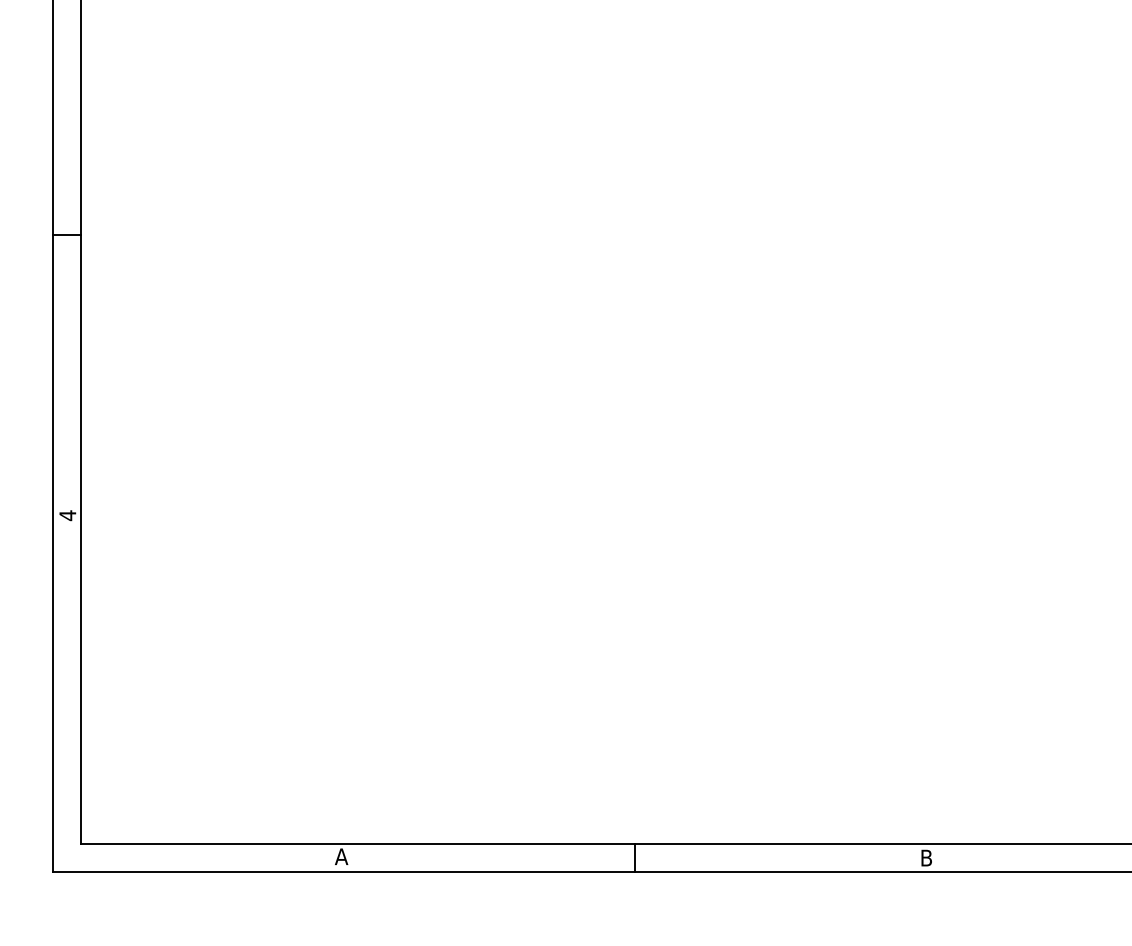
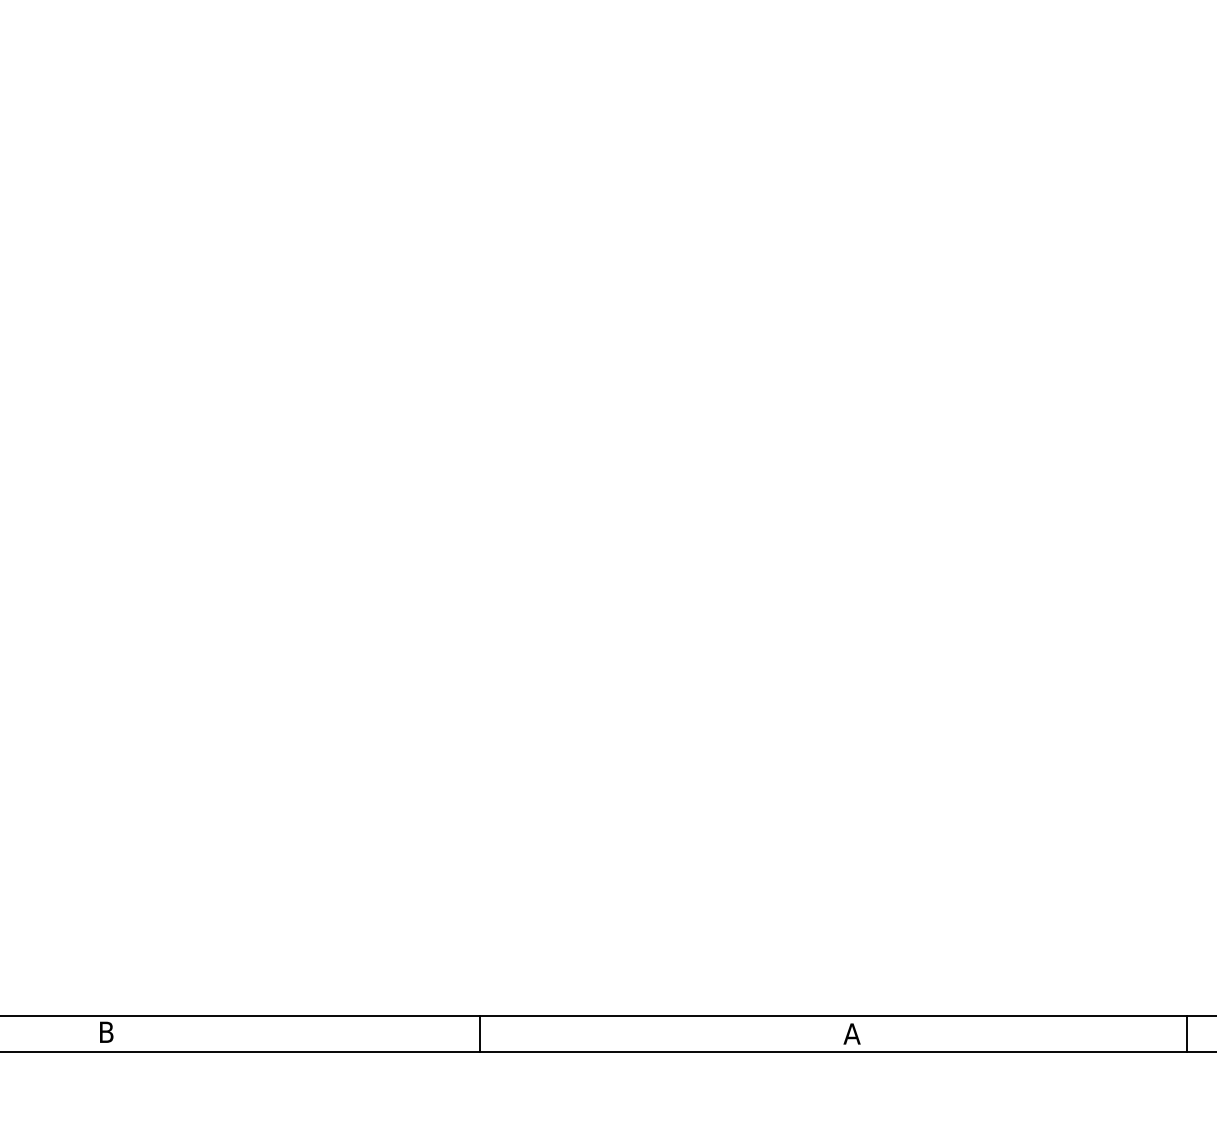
text: (341, 856) -> (106, 1031), A -> B
text: (926, 857) -> (852, 1033), B -> A

